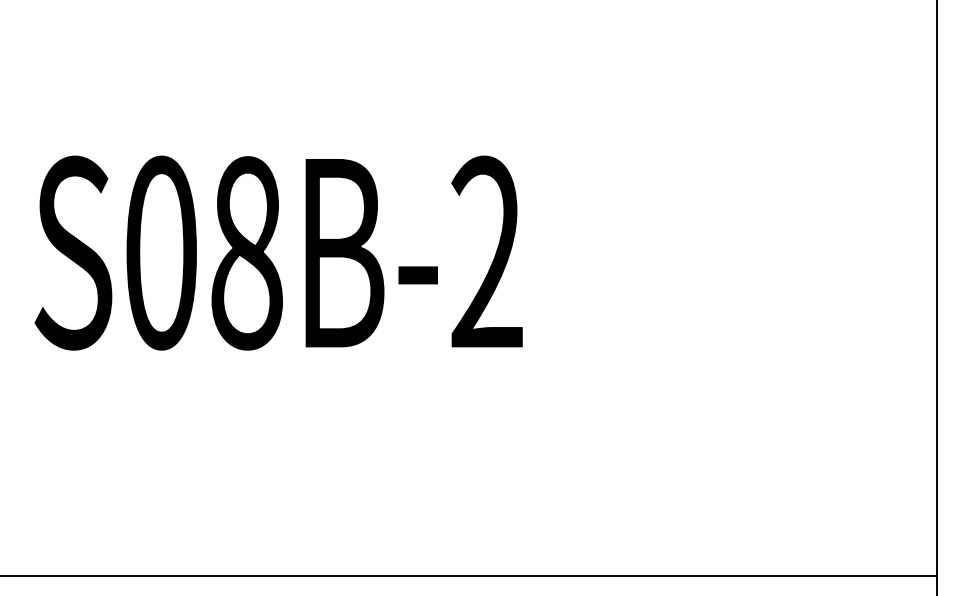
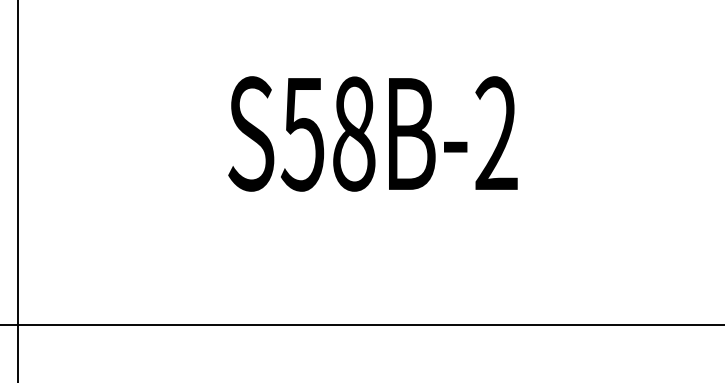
text: (159, 252) -> (302, 133), S08B-2 -> S58B-2

